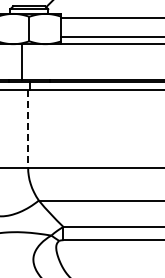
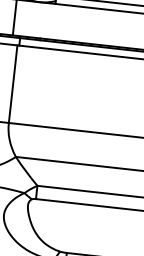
line: (28, 129) -> (13, 85), dashed -> solid

